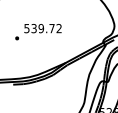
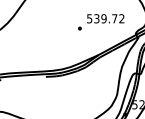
text: (38, 32) -> (101, 22), moved

